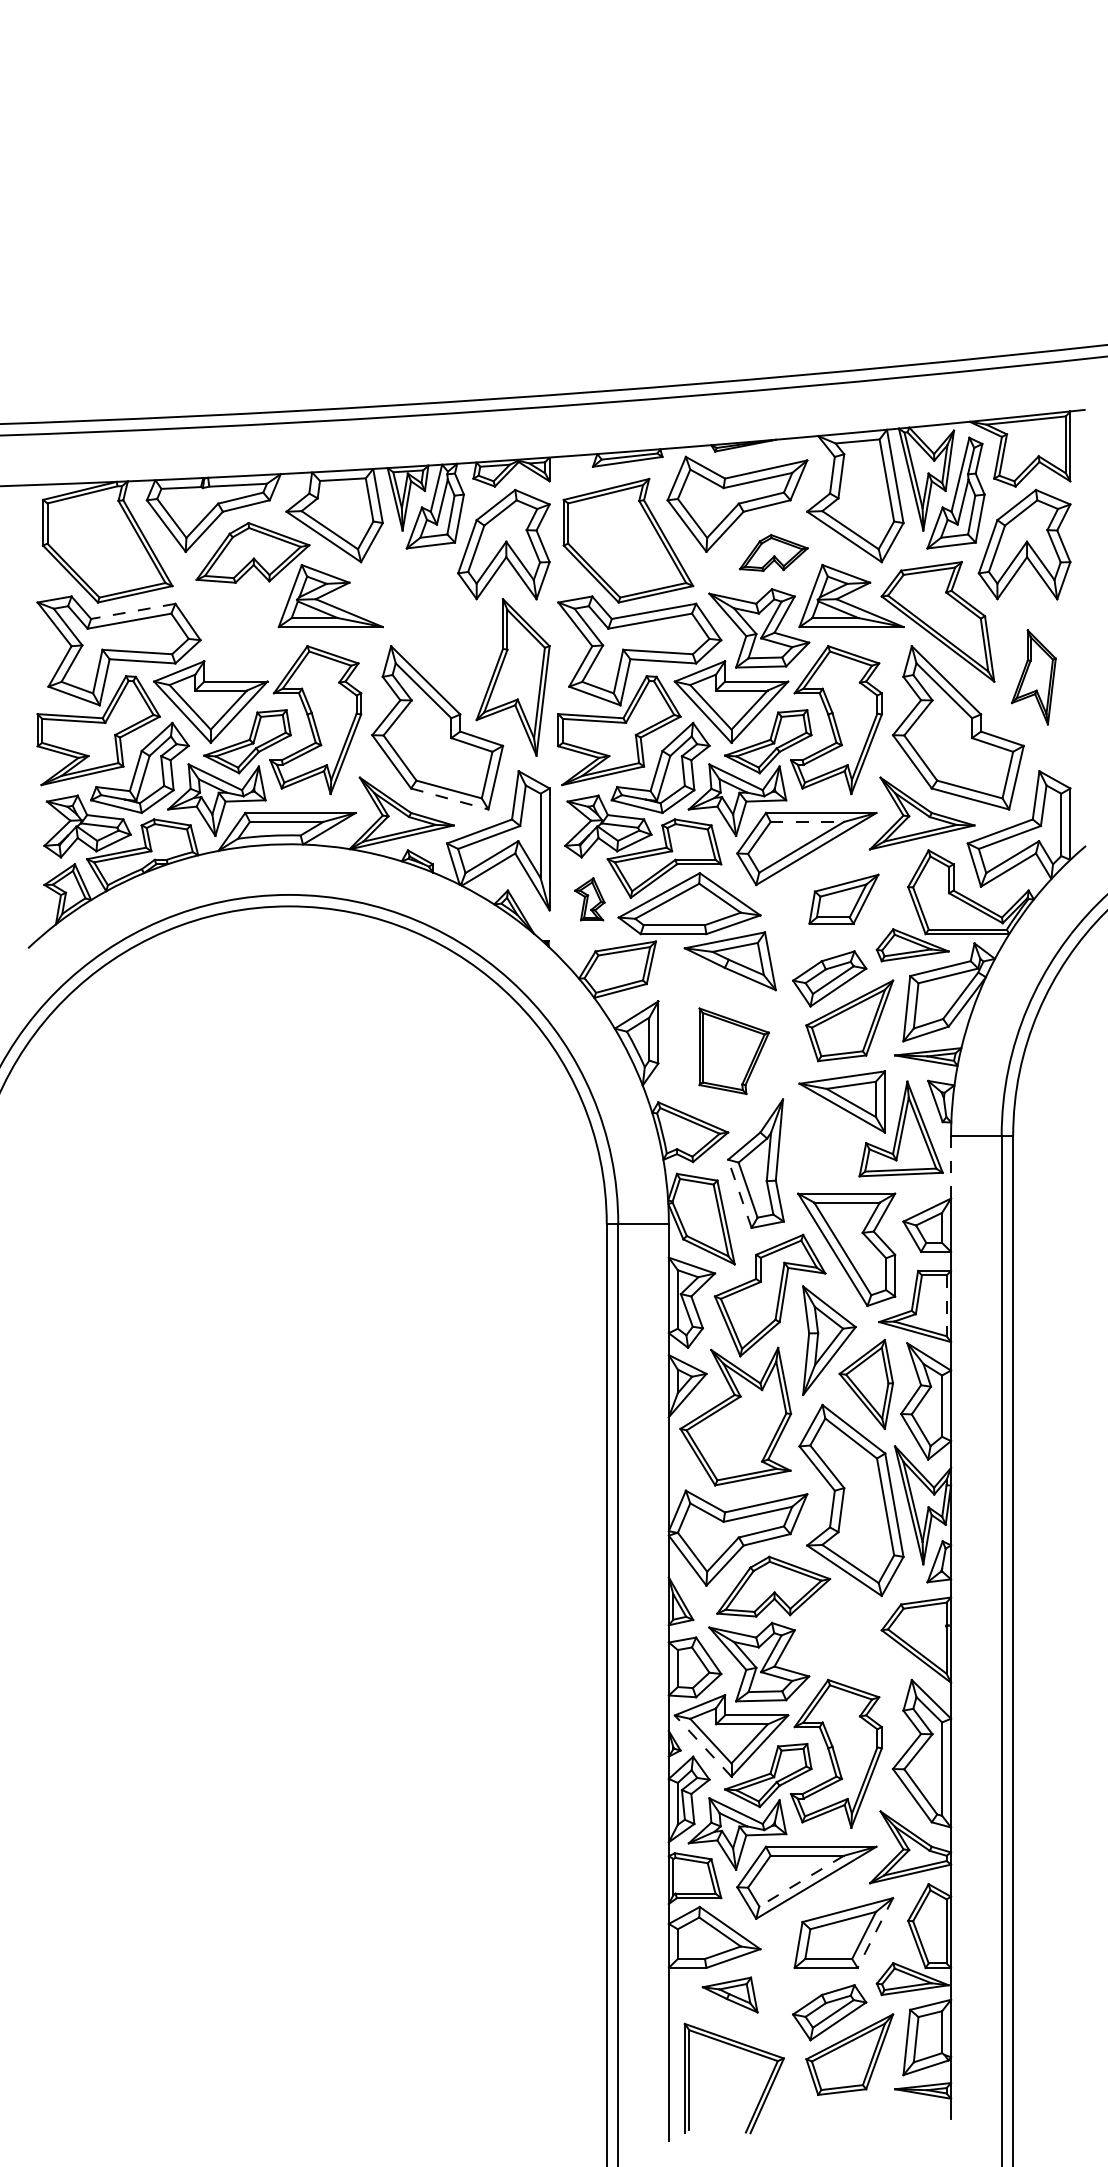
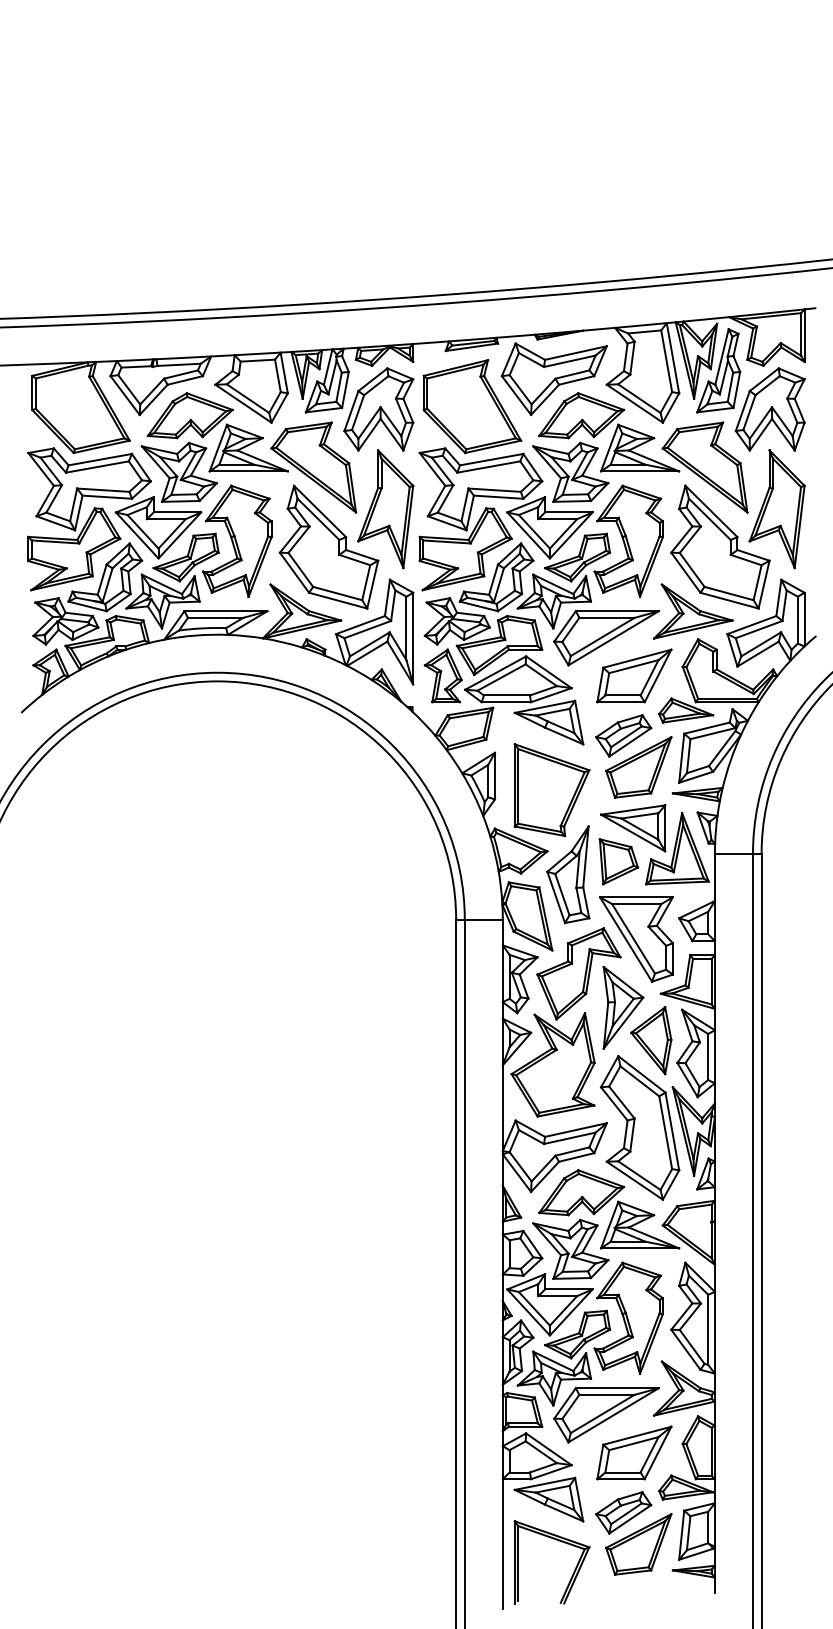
part: (773, 552) -> (581, 415), size x1.67
line: (133, 611) -> (100, 459), dashed -> solid
part: (416, 621) -> (313, 467), added
part: (238, 628) -> (179, 472), added
part: (1033, 677) -> (776, 509), size x1.67
line: (450, 799) -> (338, 601), dashed -> solid
line: (807, 821) -> (607, 617), dashed -> solid
part: (589, 899) -> (443, 676), size x1.67
part: (843, 899) -> (634, 676), size x1.43
part: (733, 1051) -> (551, 790), size x1.43
part: (822, 1146) -> (618, 861), added
line: (951, 1166) -> (715, 876), dashed -> solid
line: (739, 1193) -> (555, 897), dashed -> solid
line: (946, 1306) -> (711, 982), dashed -> solid
part: (851, 1629) -> (640, 1224), added
line: (703, 1746) -> (528, 1312), dashed -> solid
line: (801, 1881) -> (602, 1414), dashed -> solid
line: (875, 1933) -> (658, 1453), dashed -> solid
part: (729, 1994) -> (548, 1499), size x1.67

